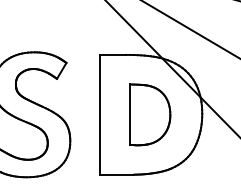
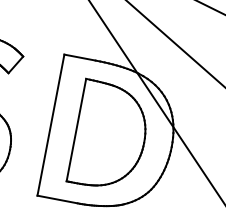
part: (149, 114) -> (109, 135), size x1.43

